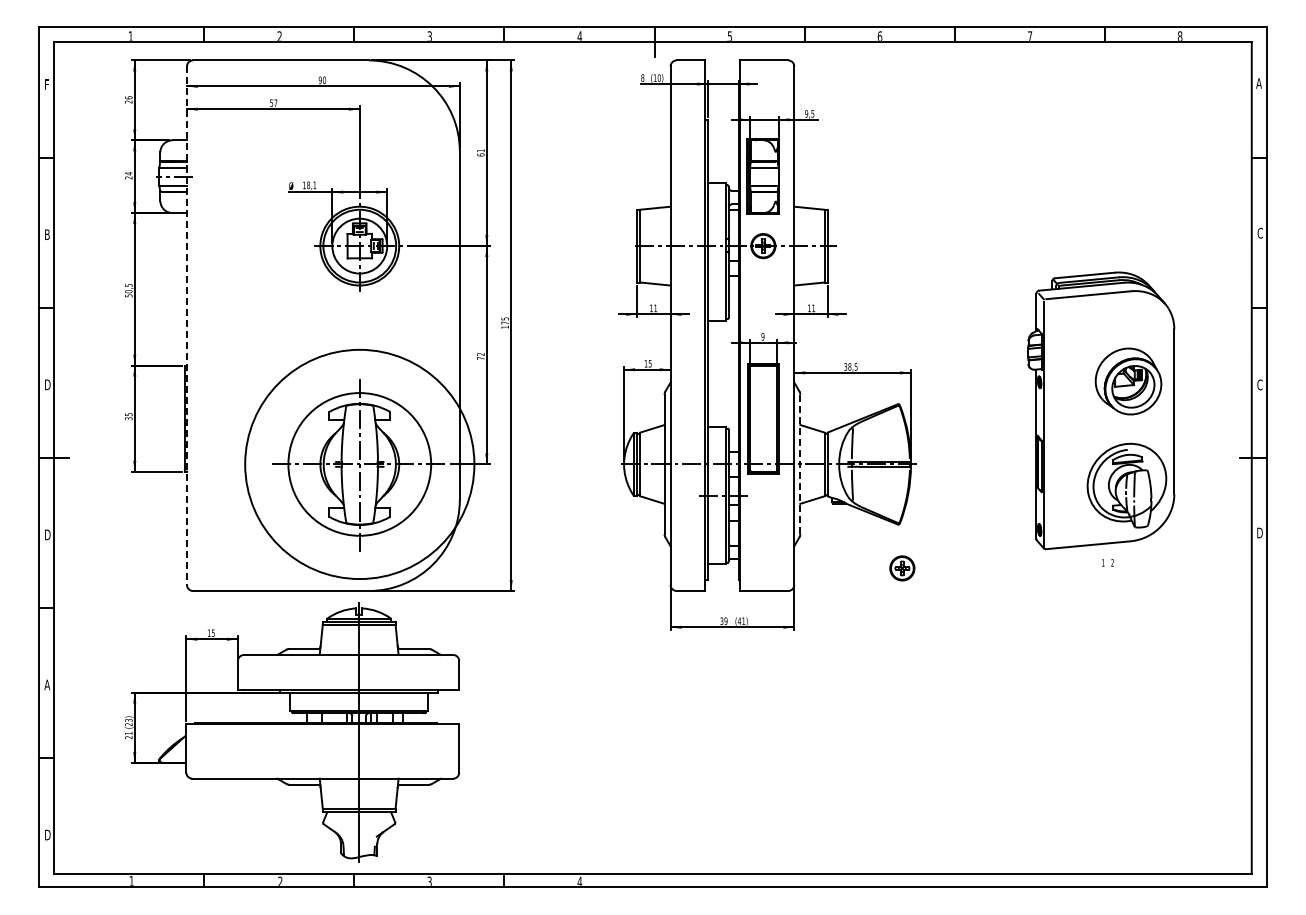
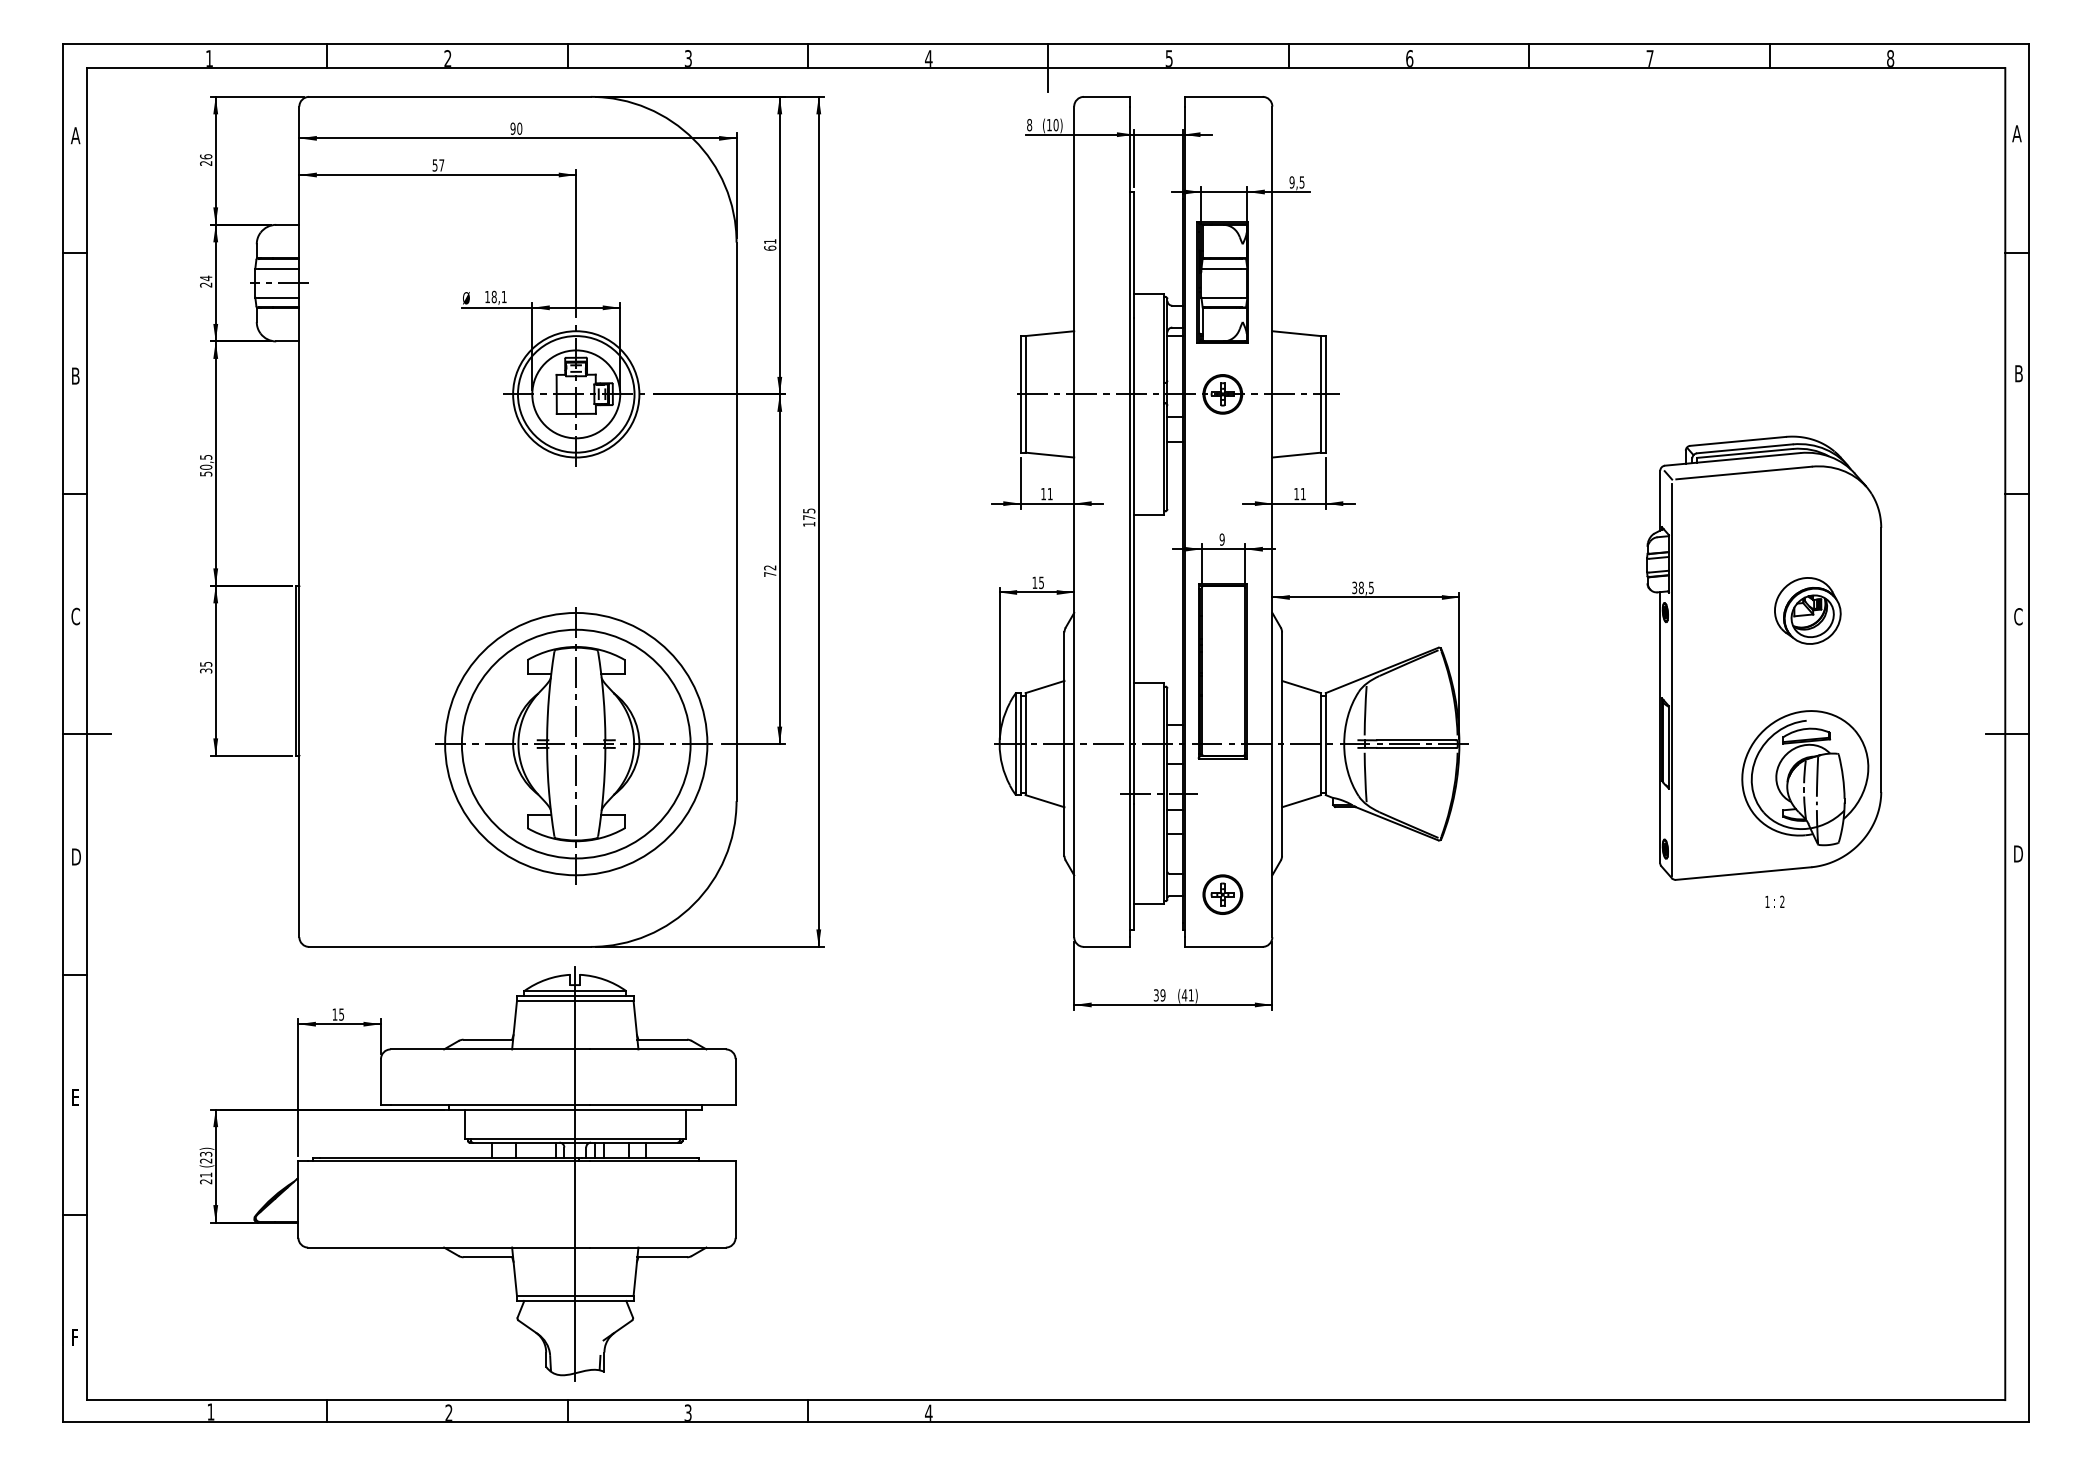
text: (47, 84) -> (75, 135), F -> A
text: (1259, 232) -> (2017, 372), C -> B
line: (186, 326) -> (298, 523), dashed -> solid
part: (1128, 380) -> (1807, 609), size x0.62
text: (47, 384) -> (75, 616), D -> C
circle: (359, 464) -> (575, 744), size x0.71
line: (800, 464) -> (1282, 744), dashed -> solid
part: (902, 568) -> (1223, 894), moved
text: (47, 684) -> (75, 1096), A -> E
text: (47, 834) -> (75, 1336), D -> F

